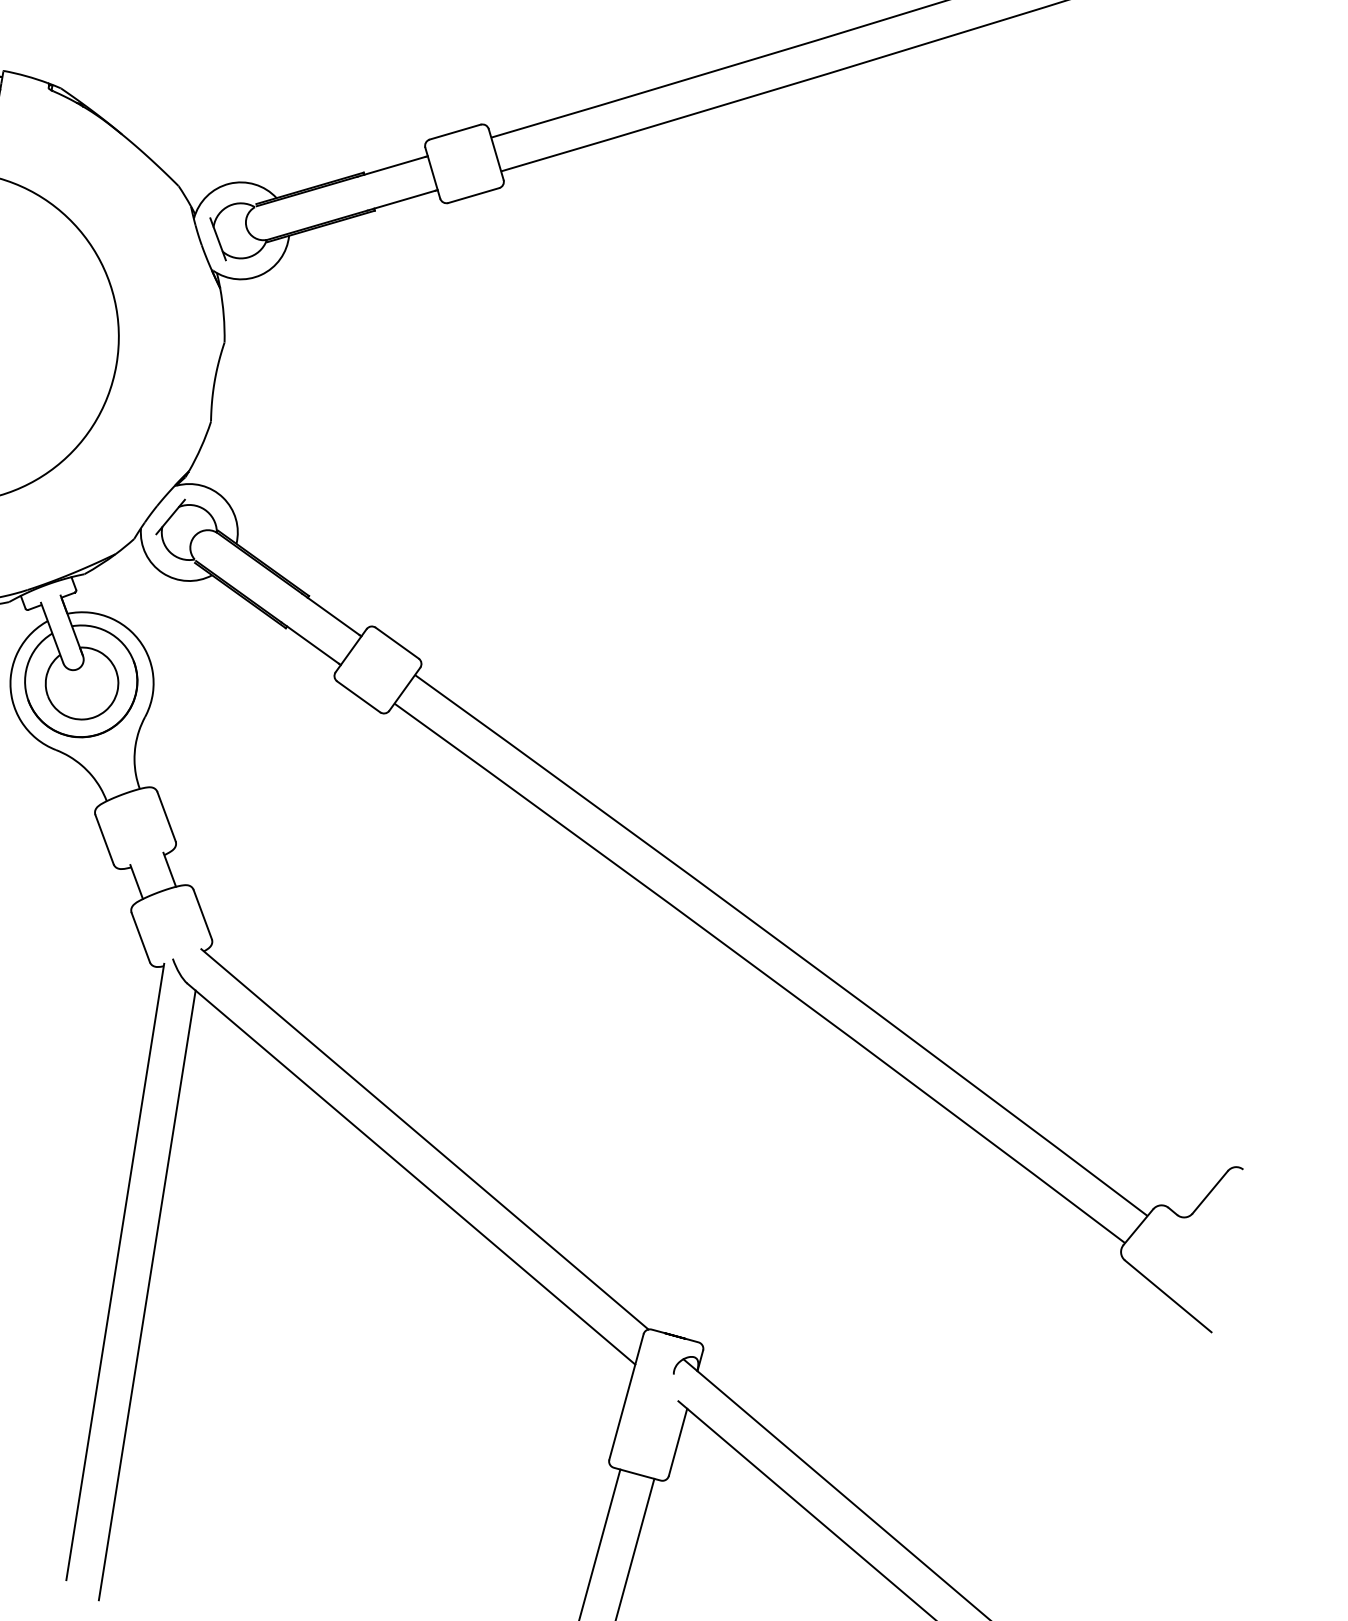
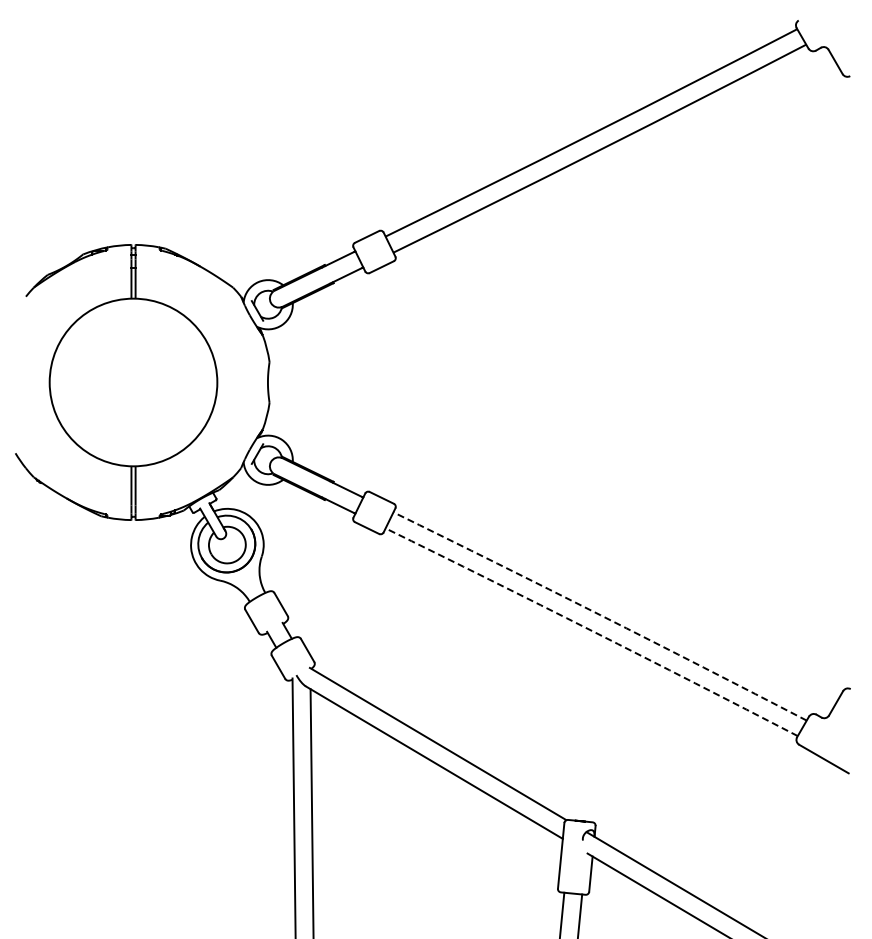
arc: (782, 943) -> (600, 615), solid -> dashed
arc: (761, 972) -> (592, 631), solid -> dashed

